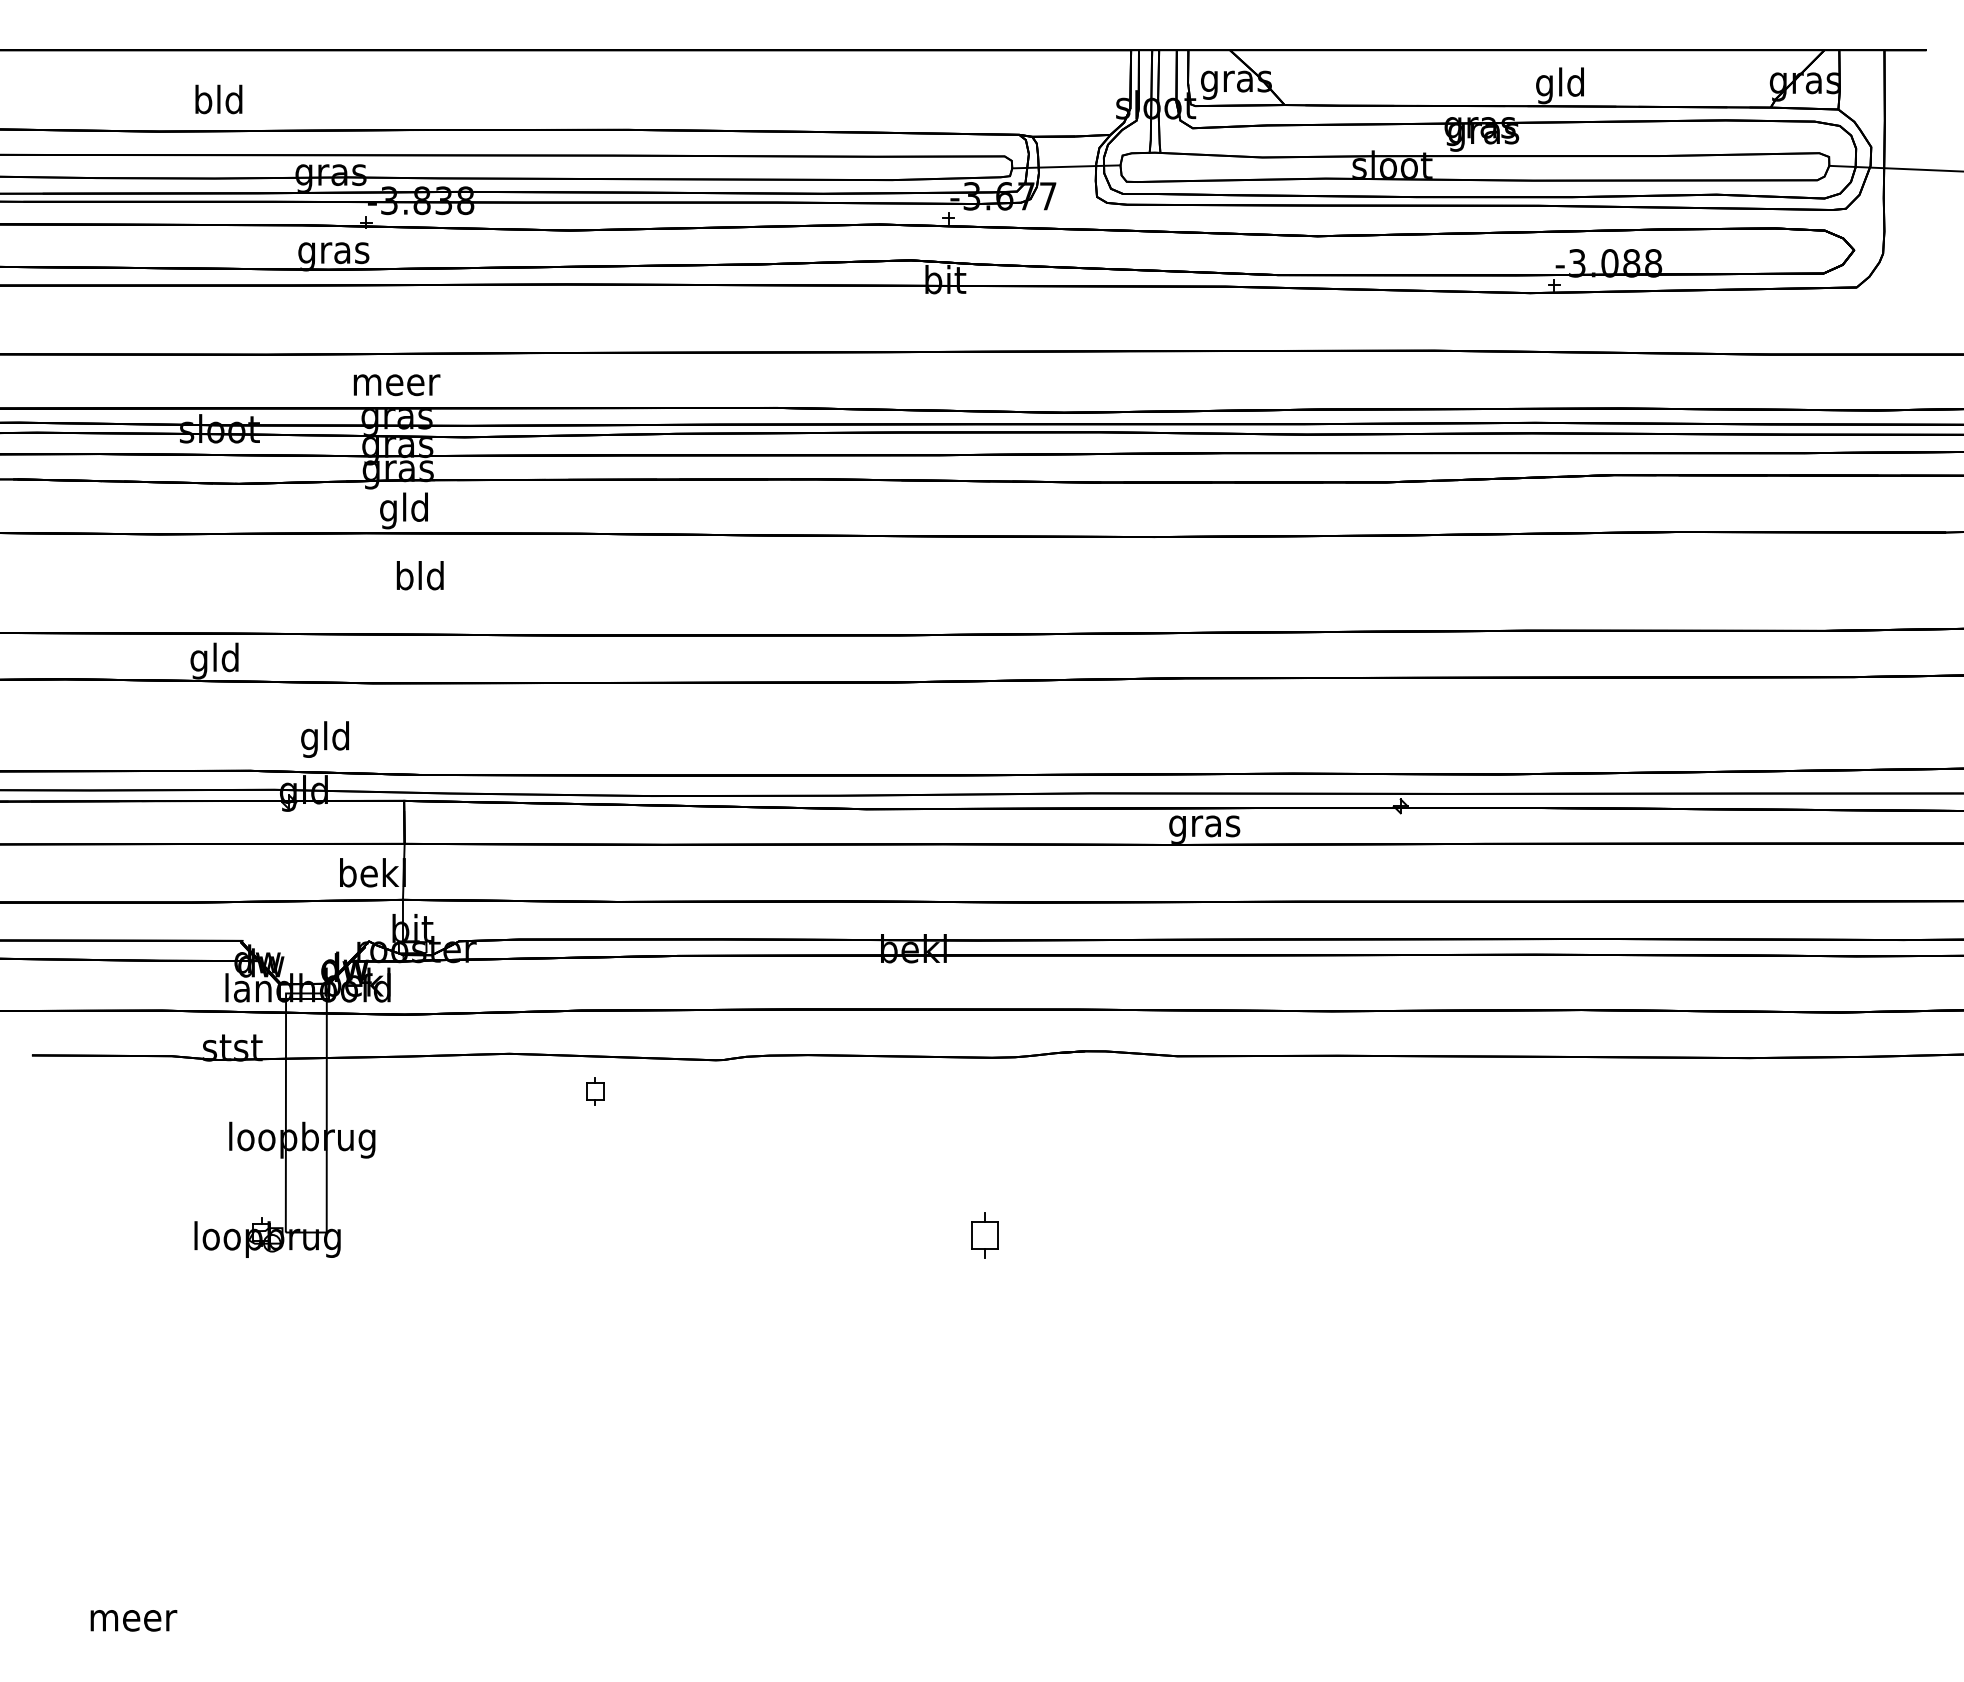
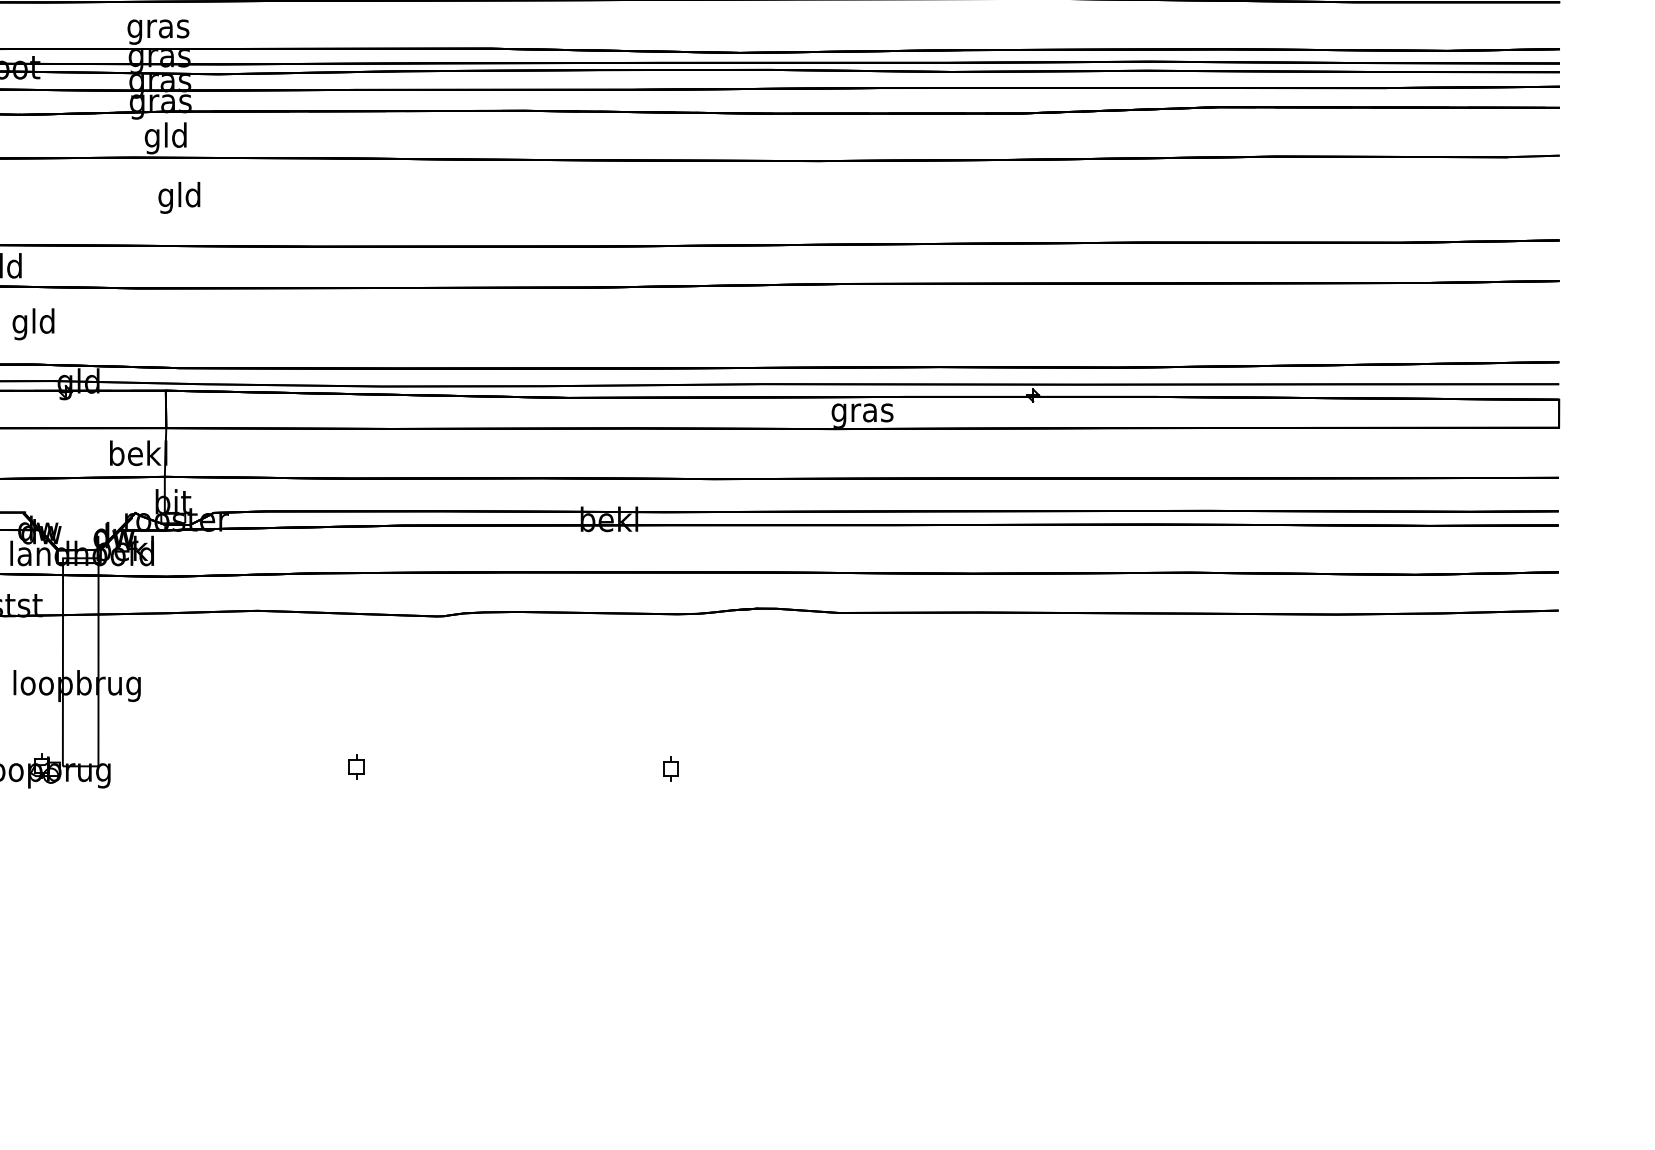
text: (396, 388) -> (159, 31), meer -> gras
text: (404, 579) -> (166, 198), bld -> gld
text: (324, 739) -> (32, 324), moved
part: (595, 1091) -> (356, 767), moved
part: (984, 1235) -> (670, 768), size x0.62

